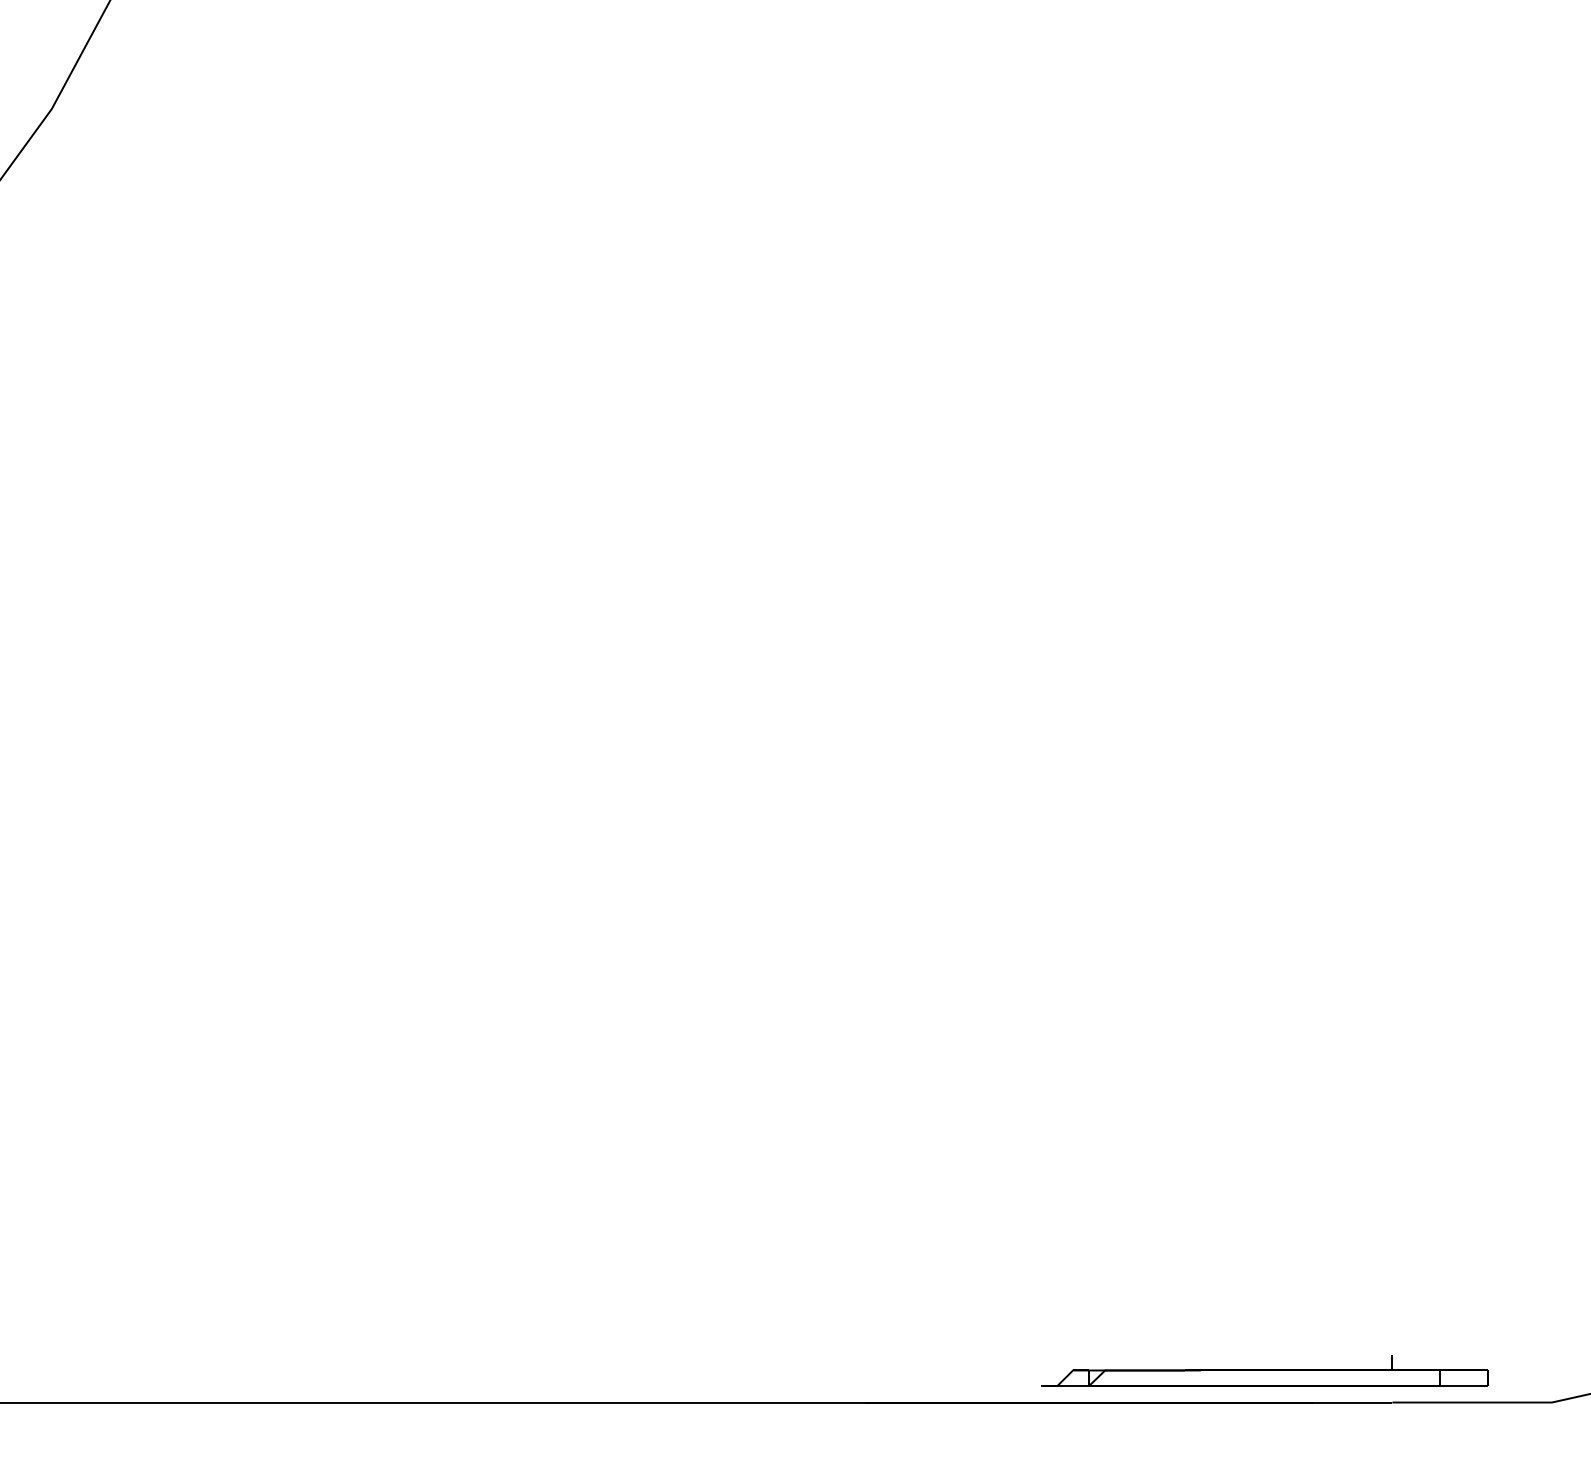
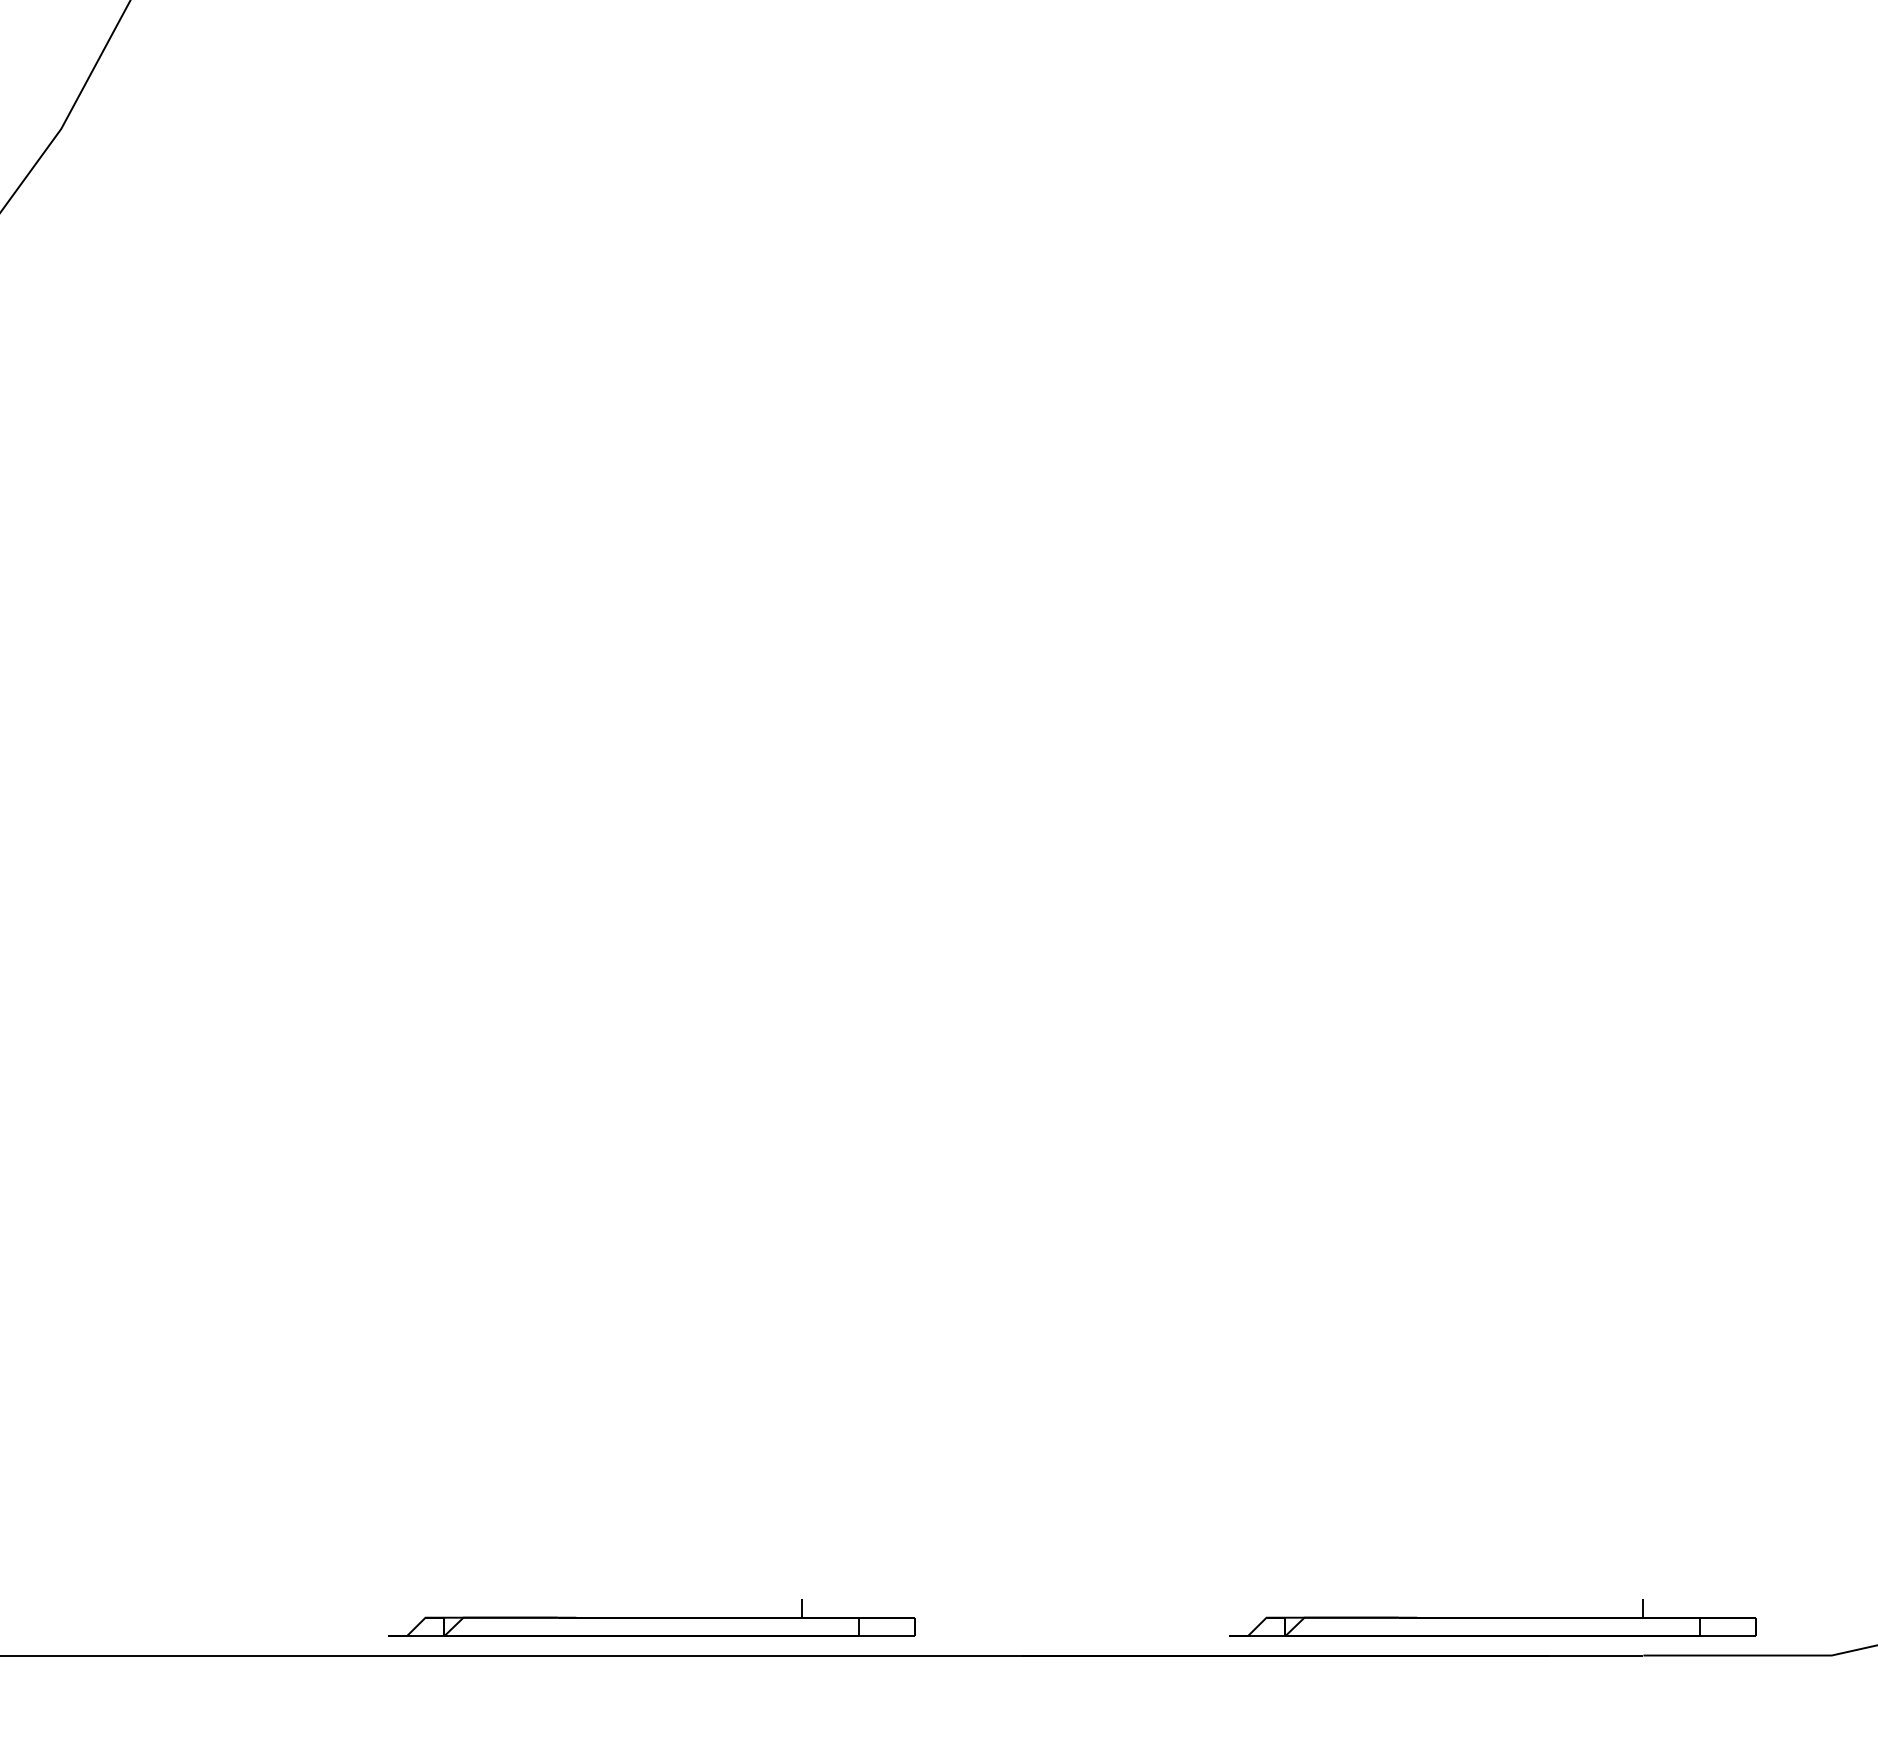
part: (551, 1370) -> (651, 1617), added

